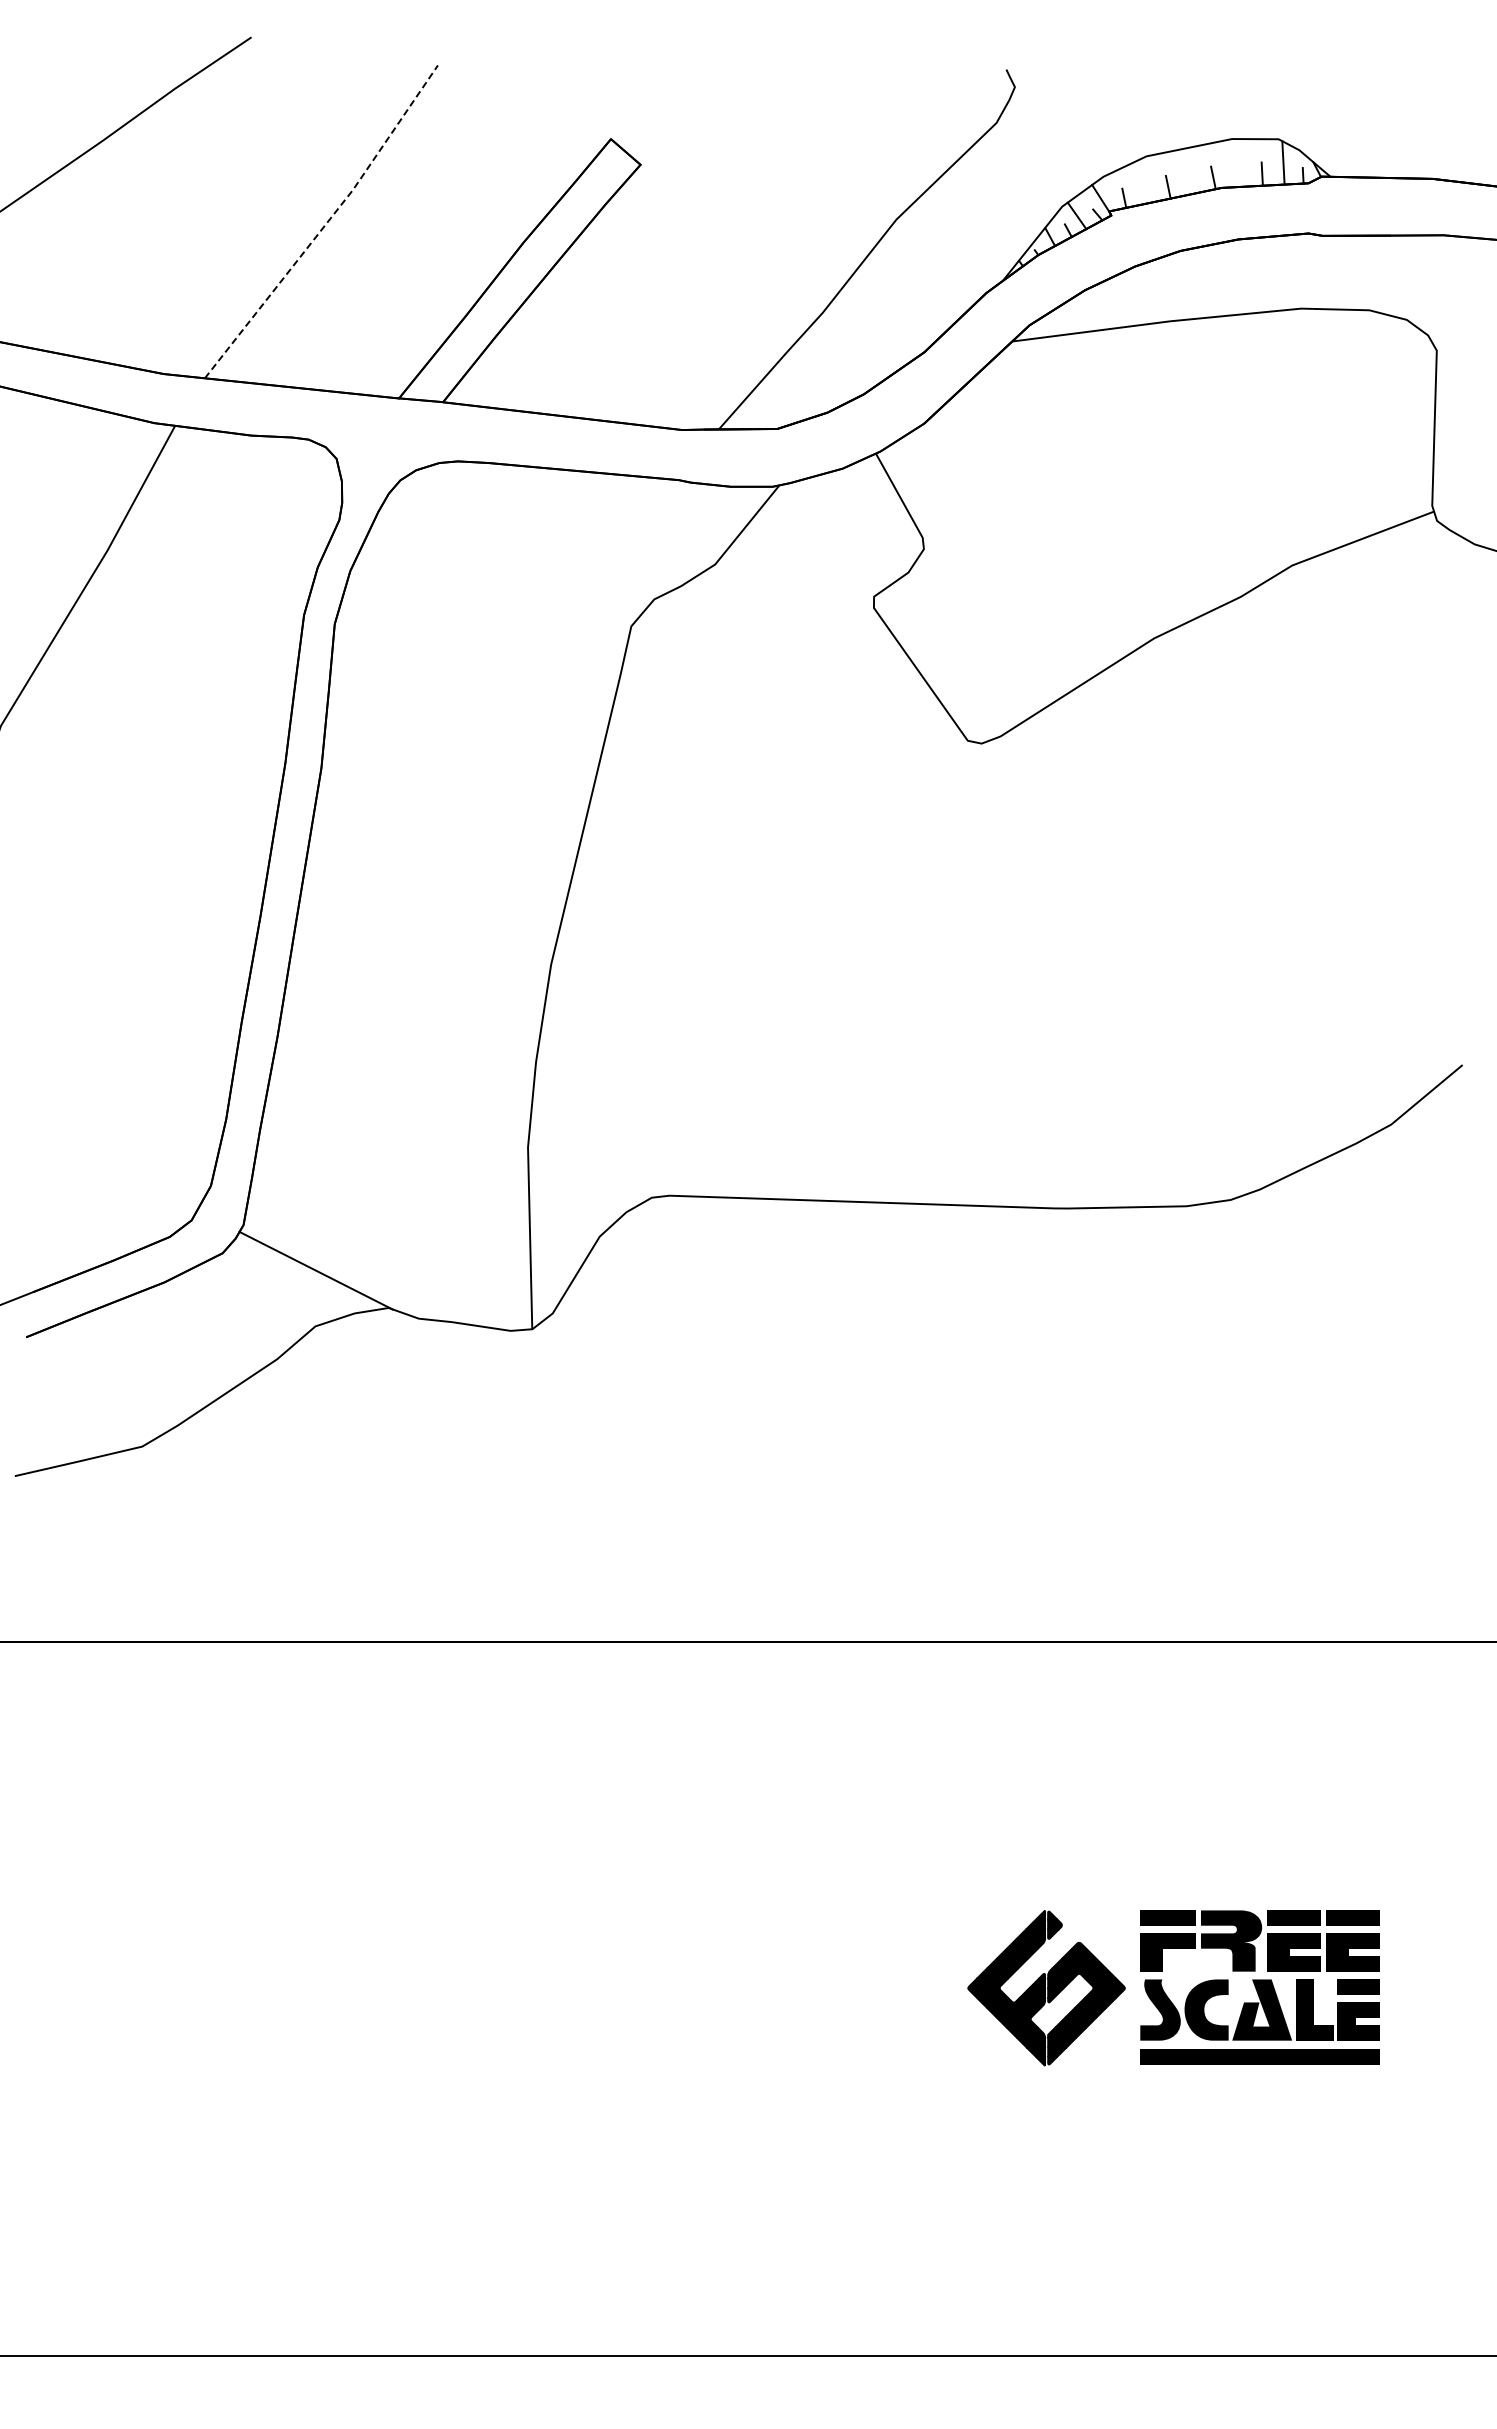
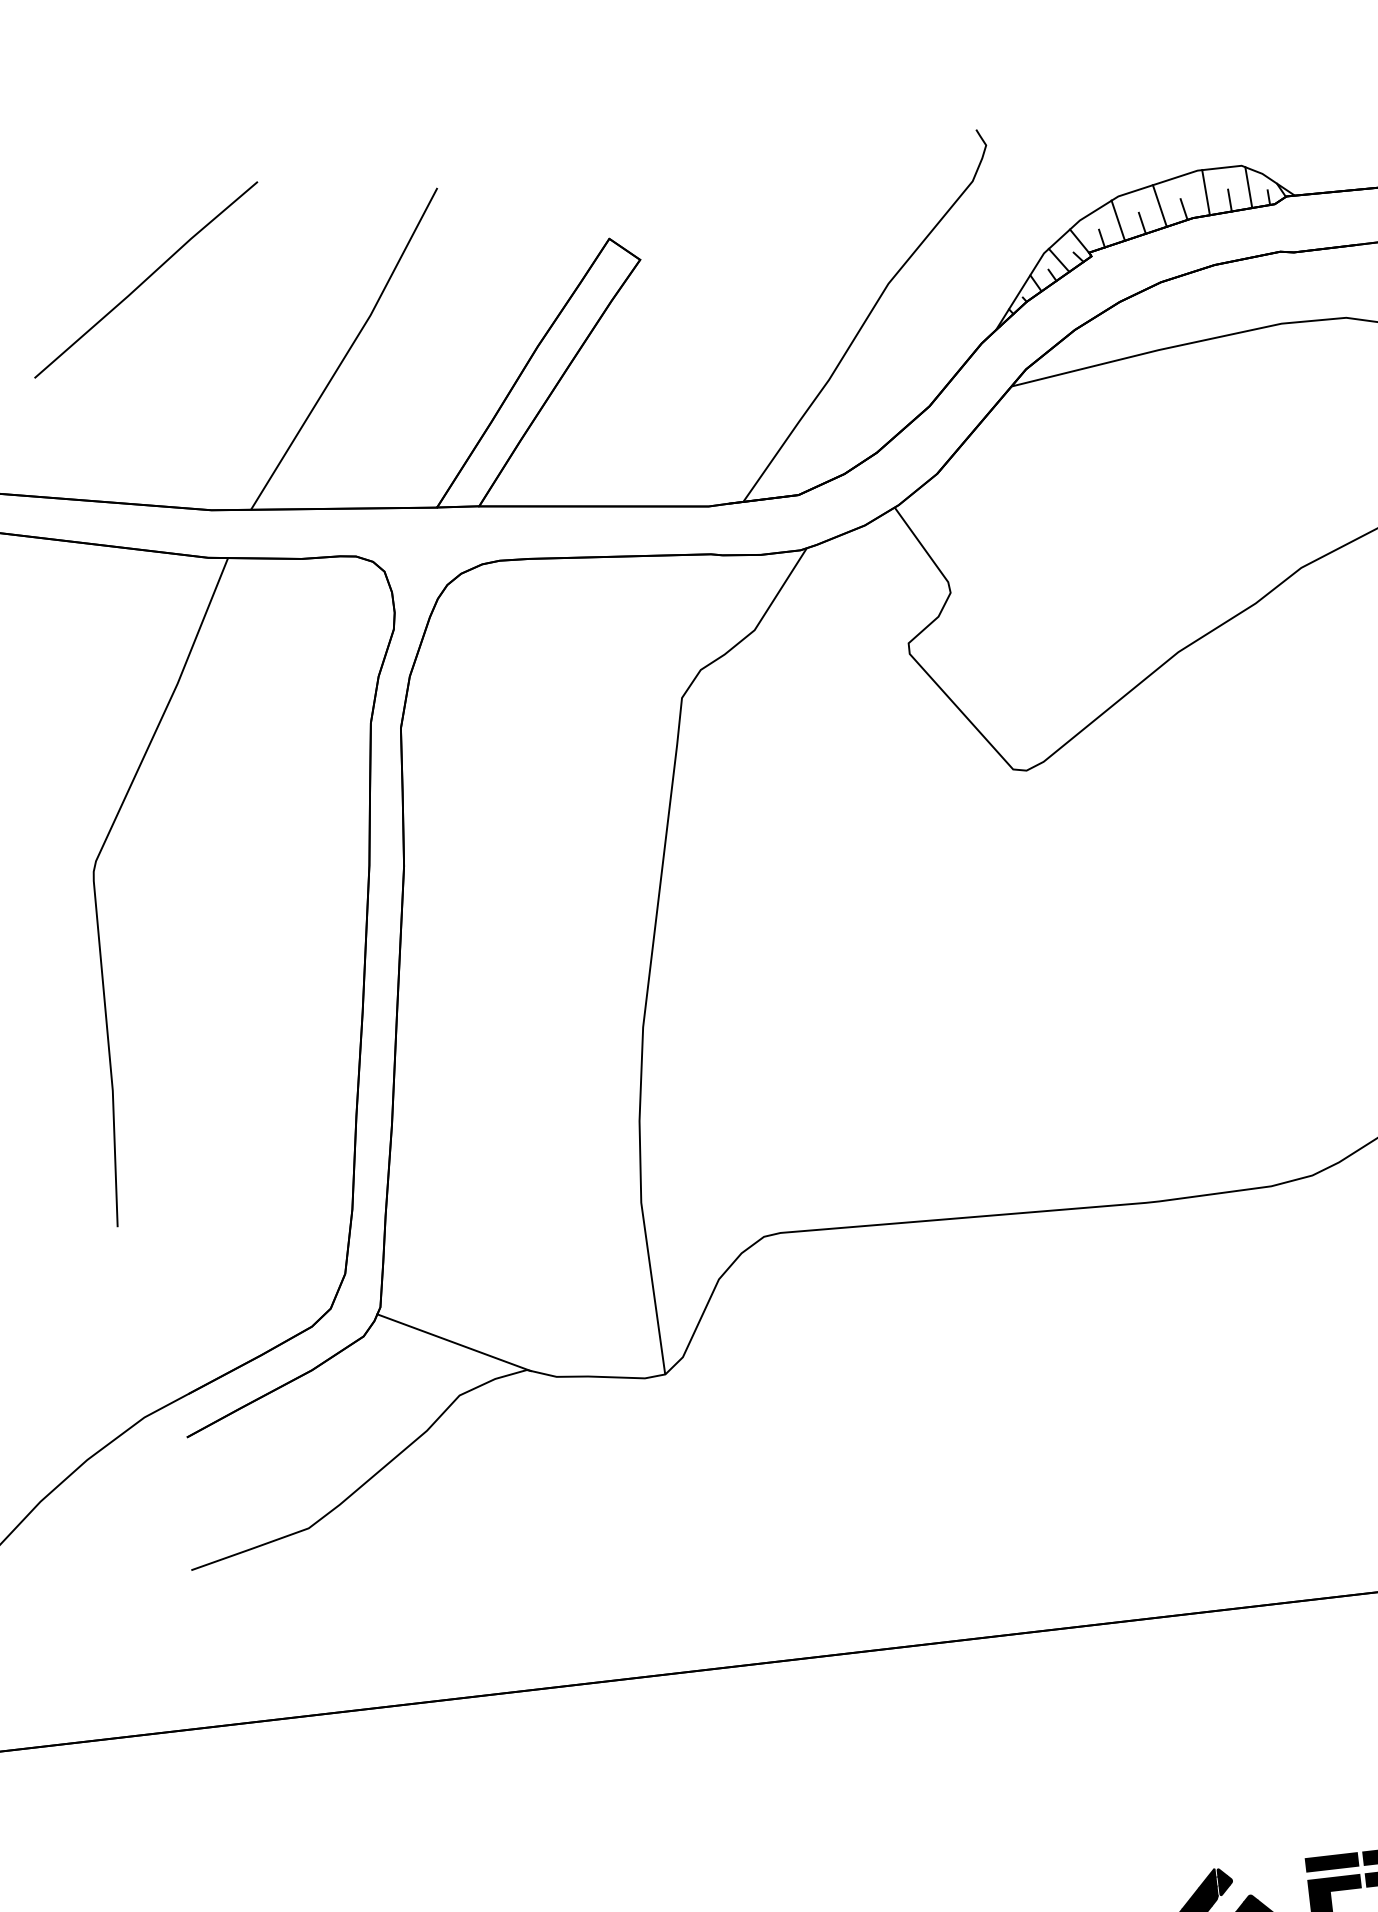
line: (1238, 162) -> (1206, 192), added
line: (1188, 170) -> (1159, 205), added
line: (1143, 181) -> (1118, 220), added
line: (325, 224) -> (348, 350), dashed -> solid

